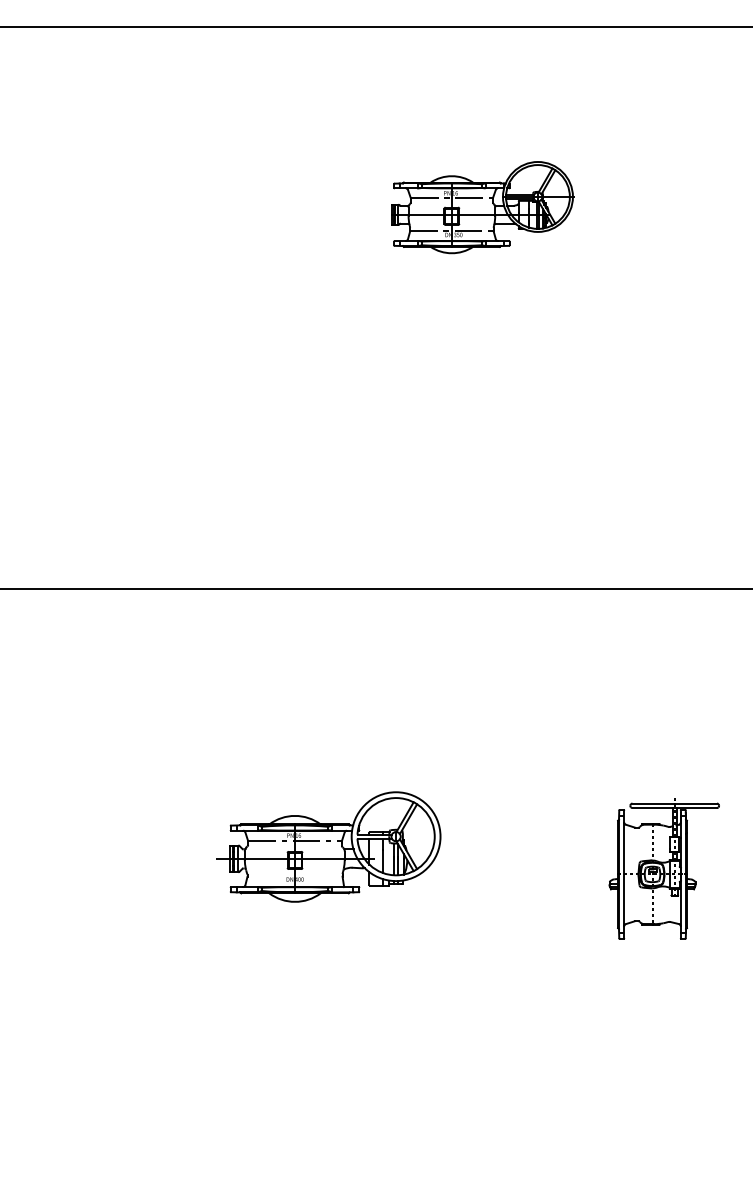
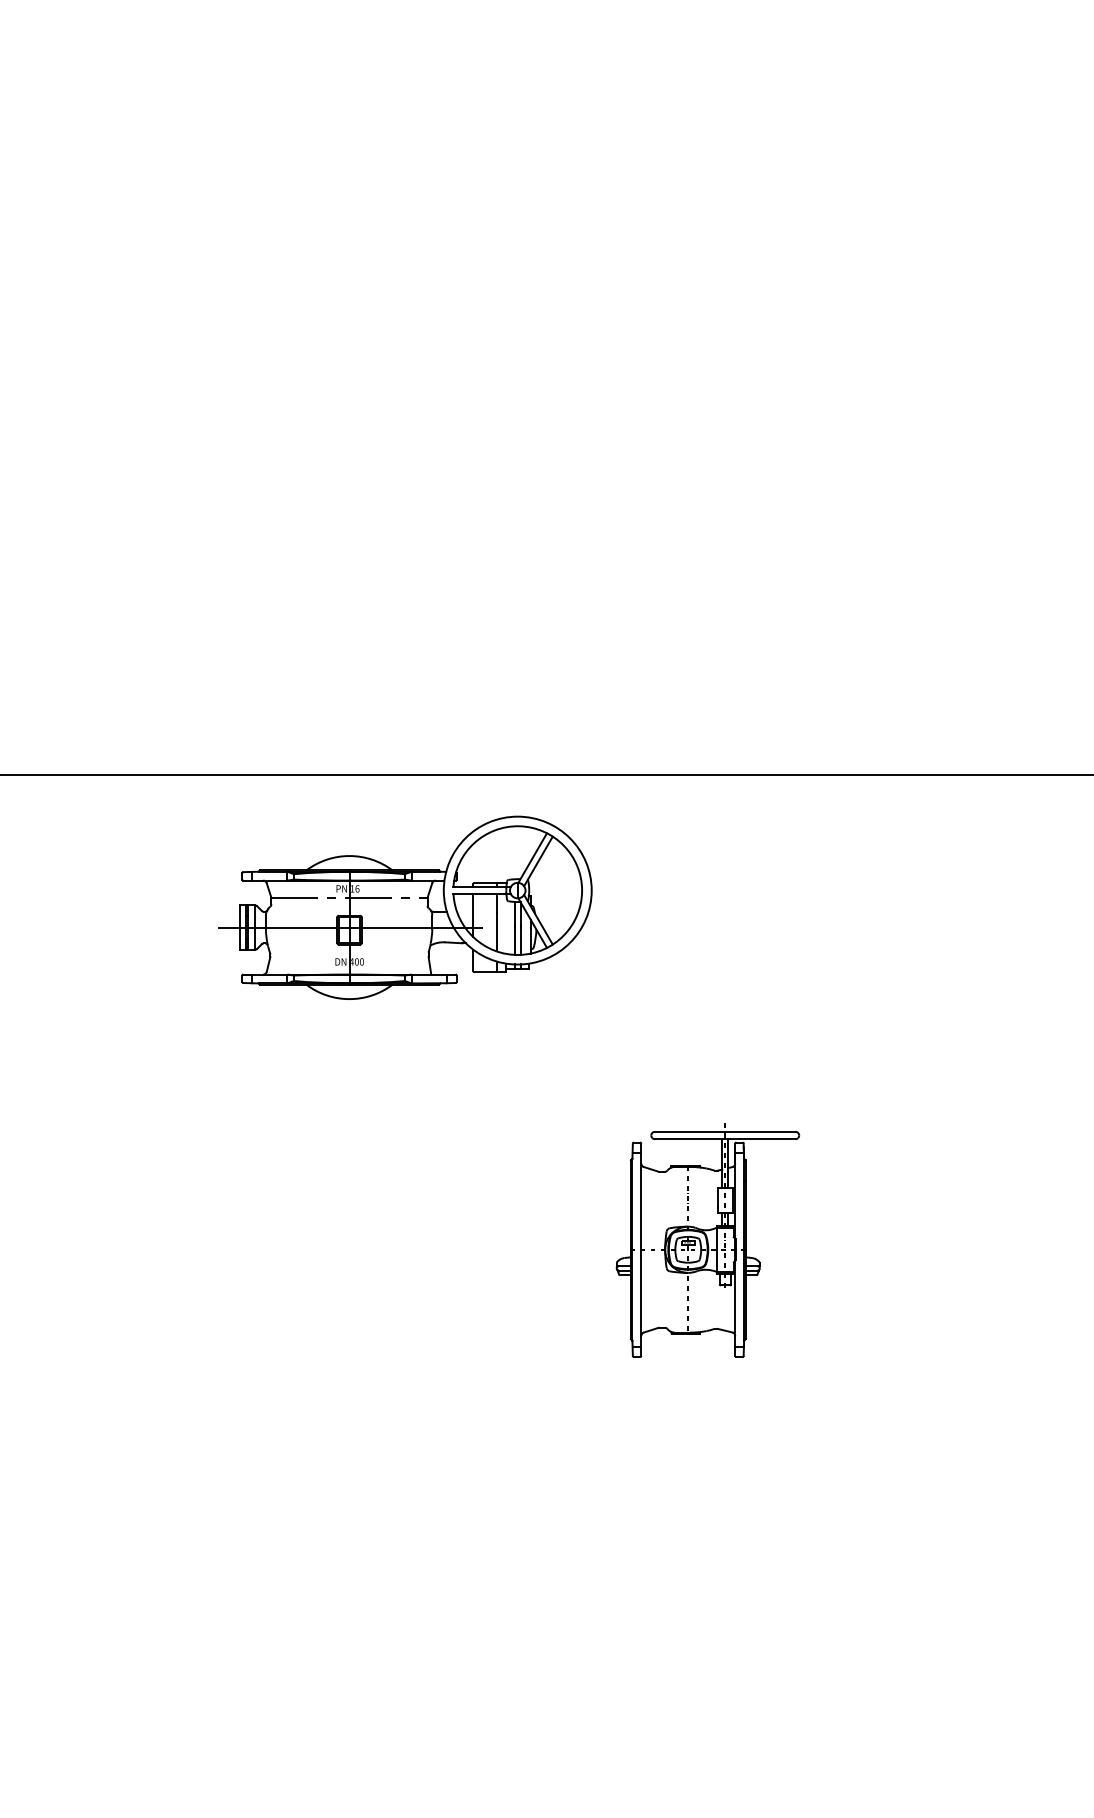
part: (482, 207) -> (623, 139), removed
part: (328, 846) -> (405, 906), moved
part: (663, 868) -> (706, 1239), moved

